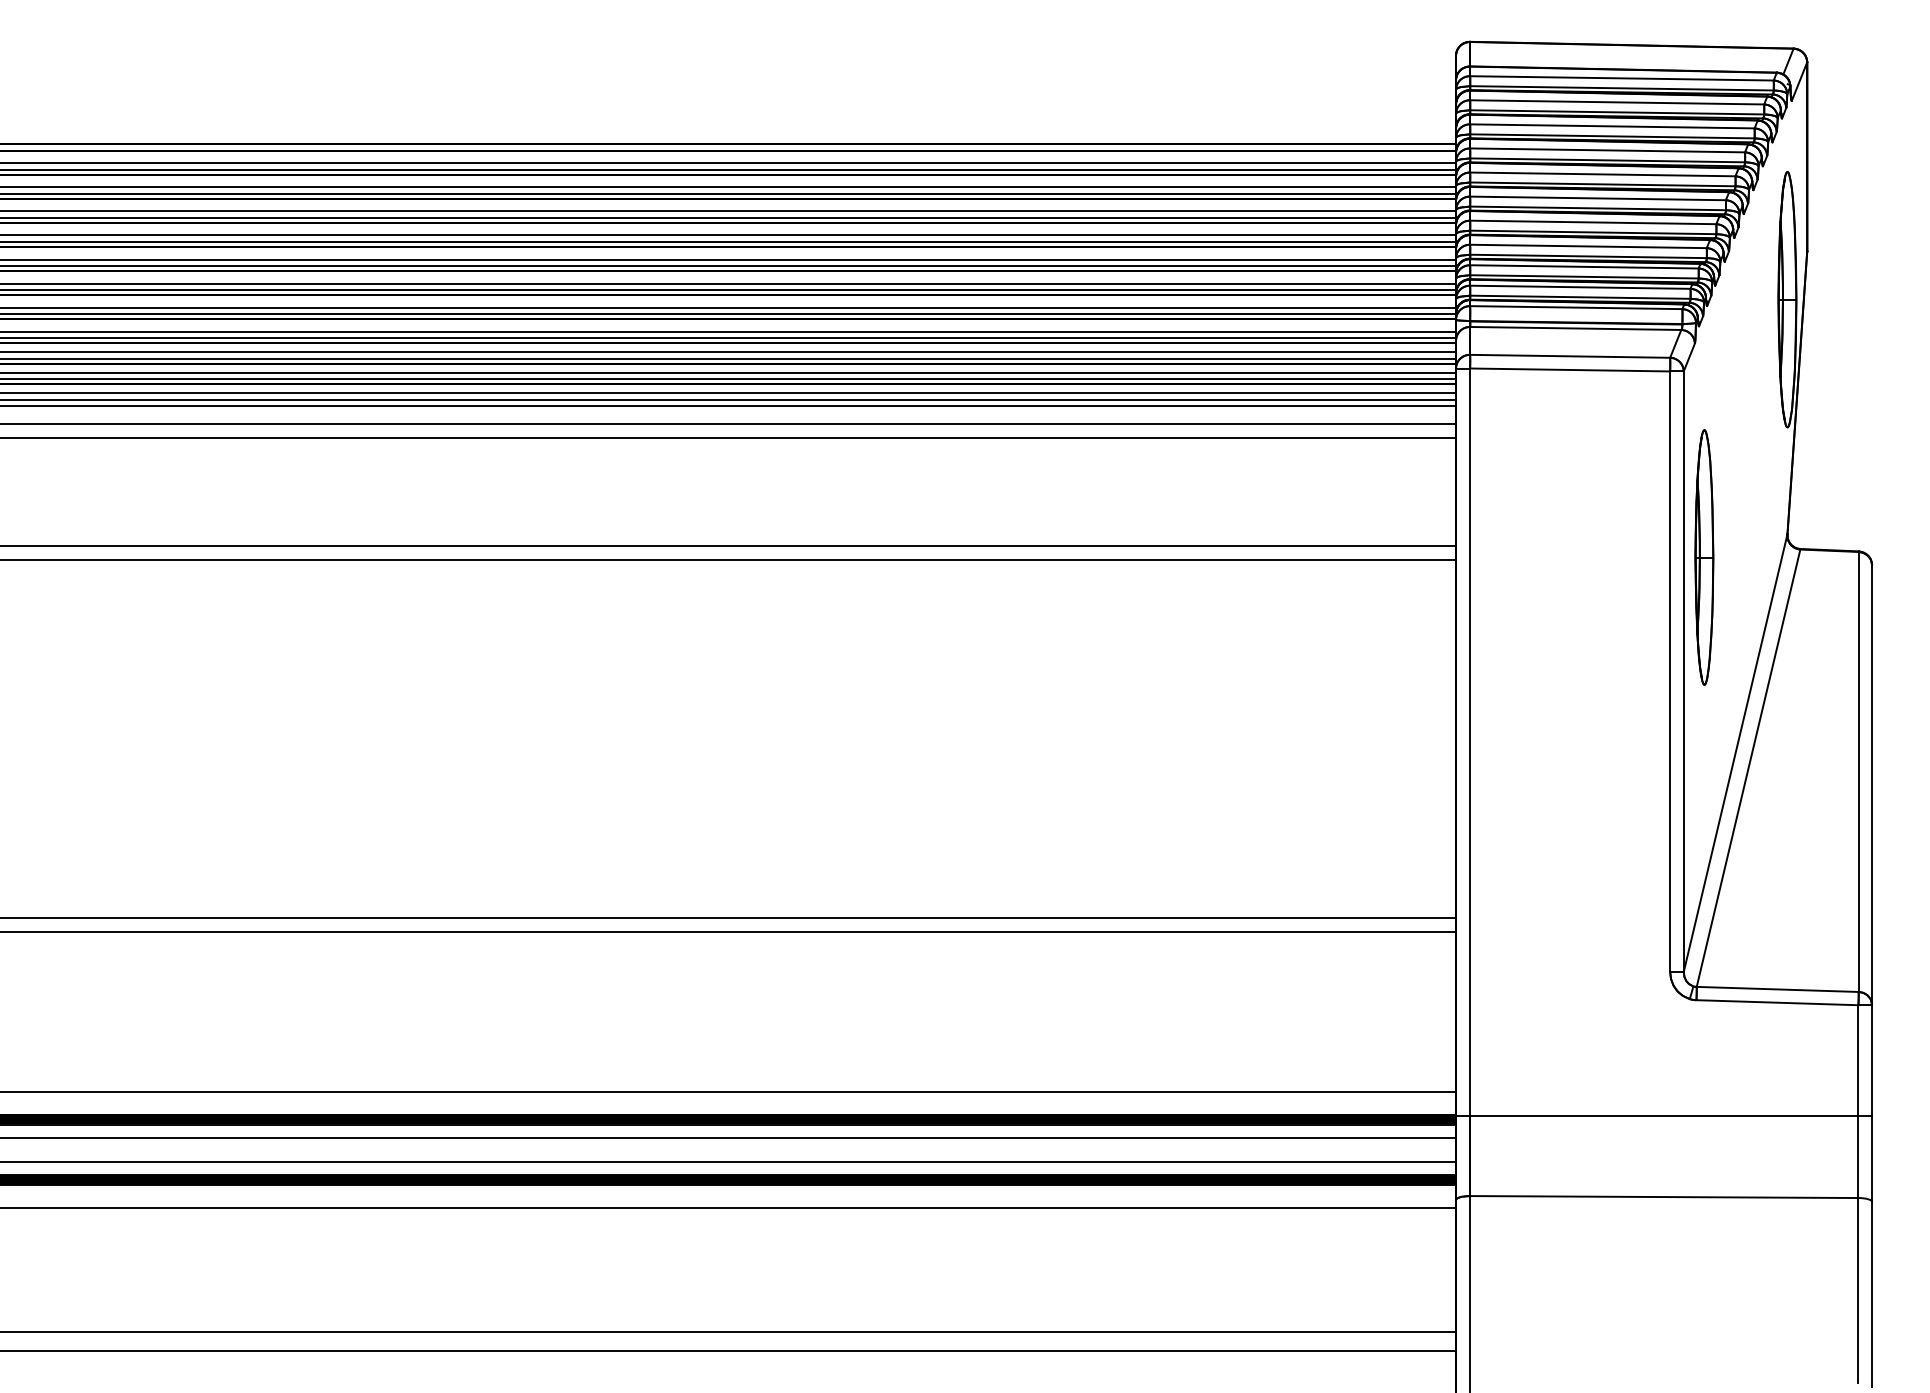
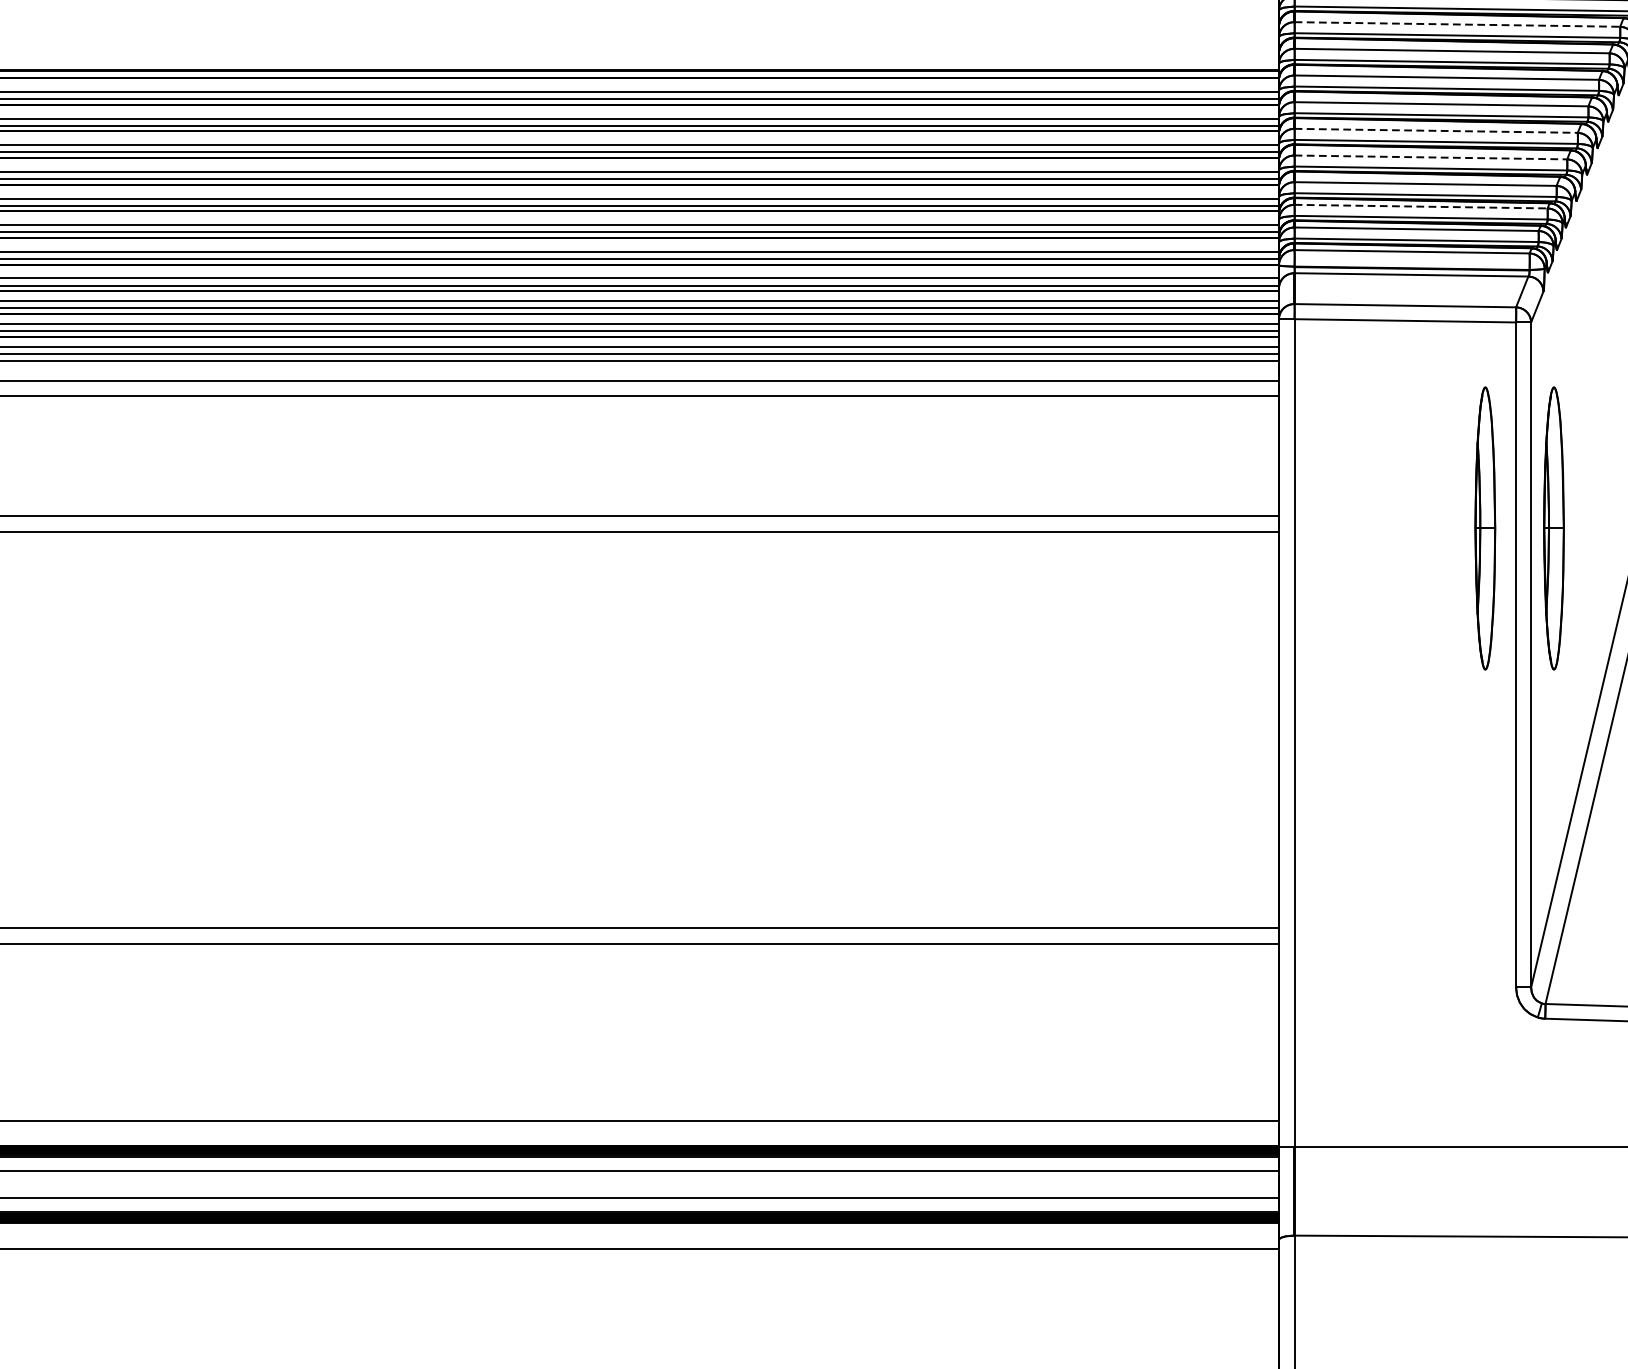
line: (1617, 102) -> (1457, 24), solid -> dashed
line: (1598, 198) -> (1436, 130), solid -> dashed
line: (1593, 222) -> (1431, 157), solid -> dashed
line: (1584, 266) -> (1421, 206), solid -> dashed
part: (1642, 557) -> (1485, 528), added

